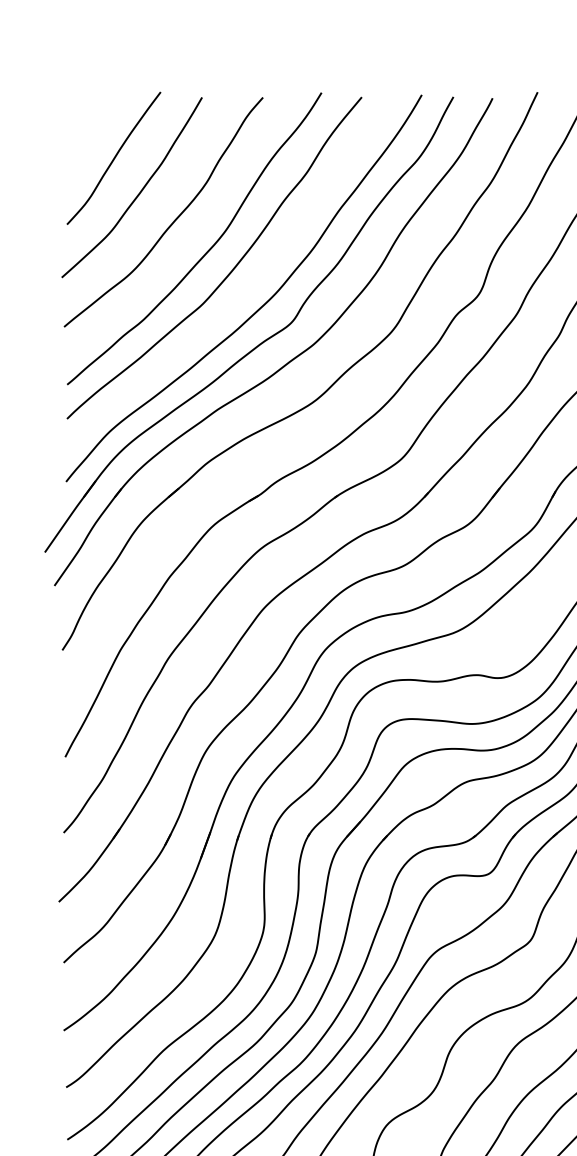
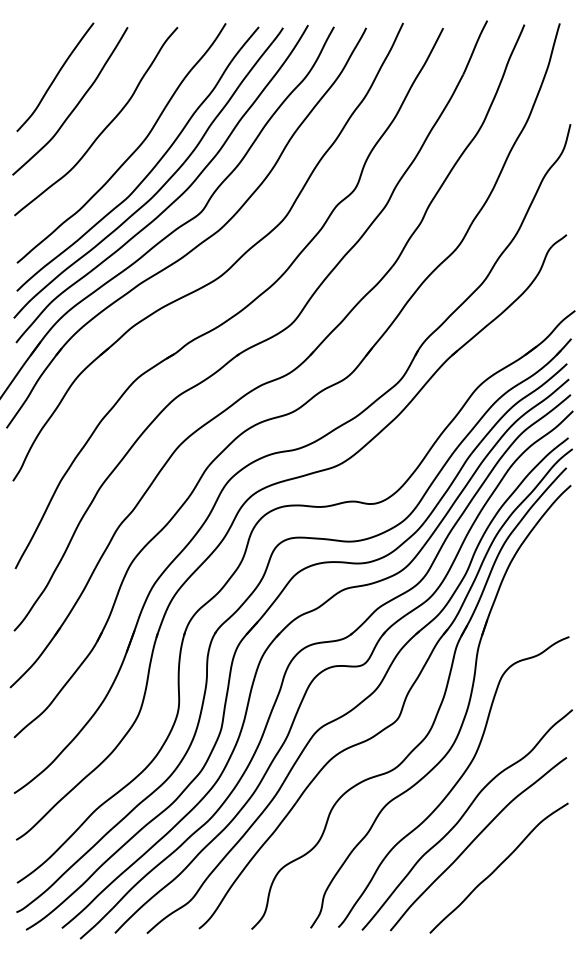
curve: (244, 290) -> (162, 185), added

